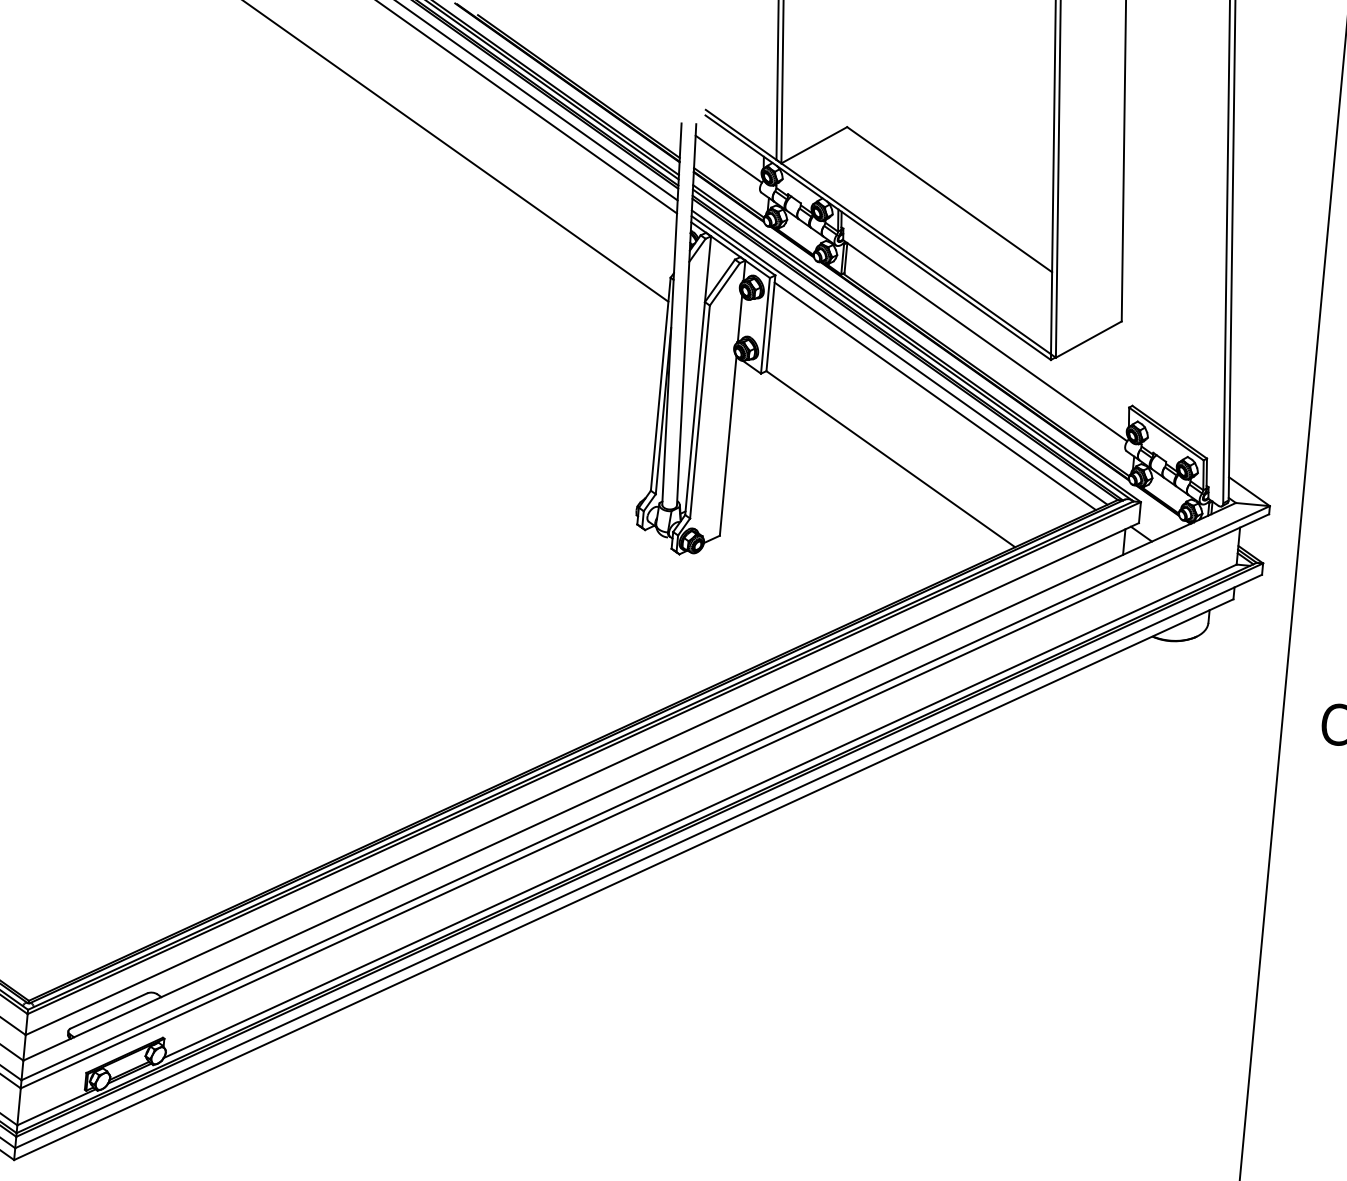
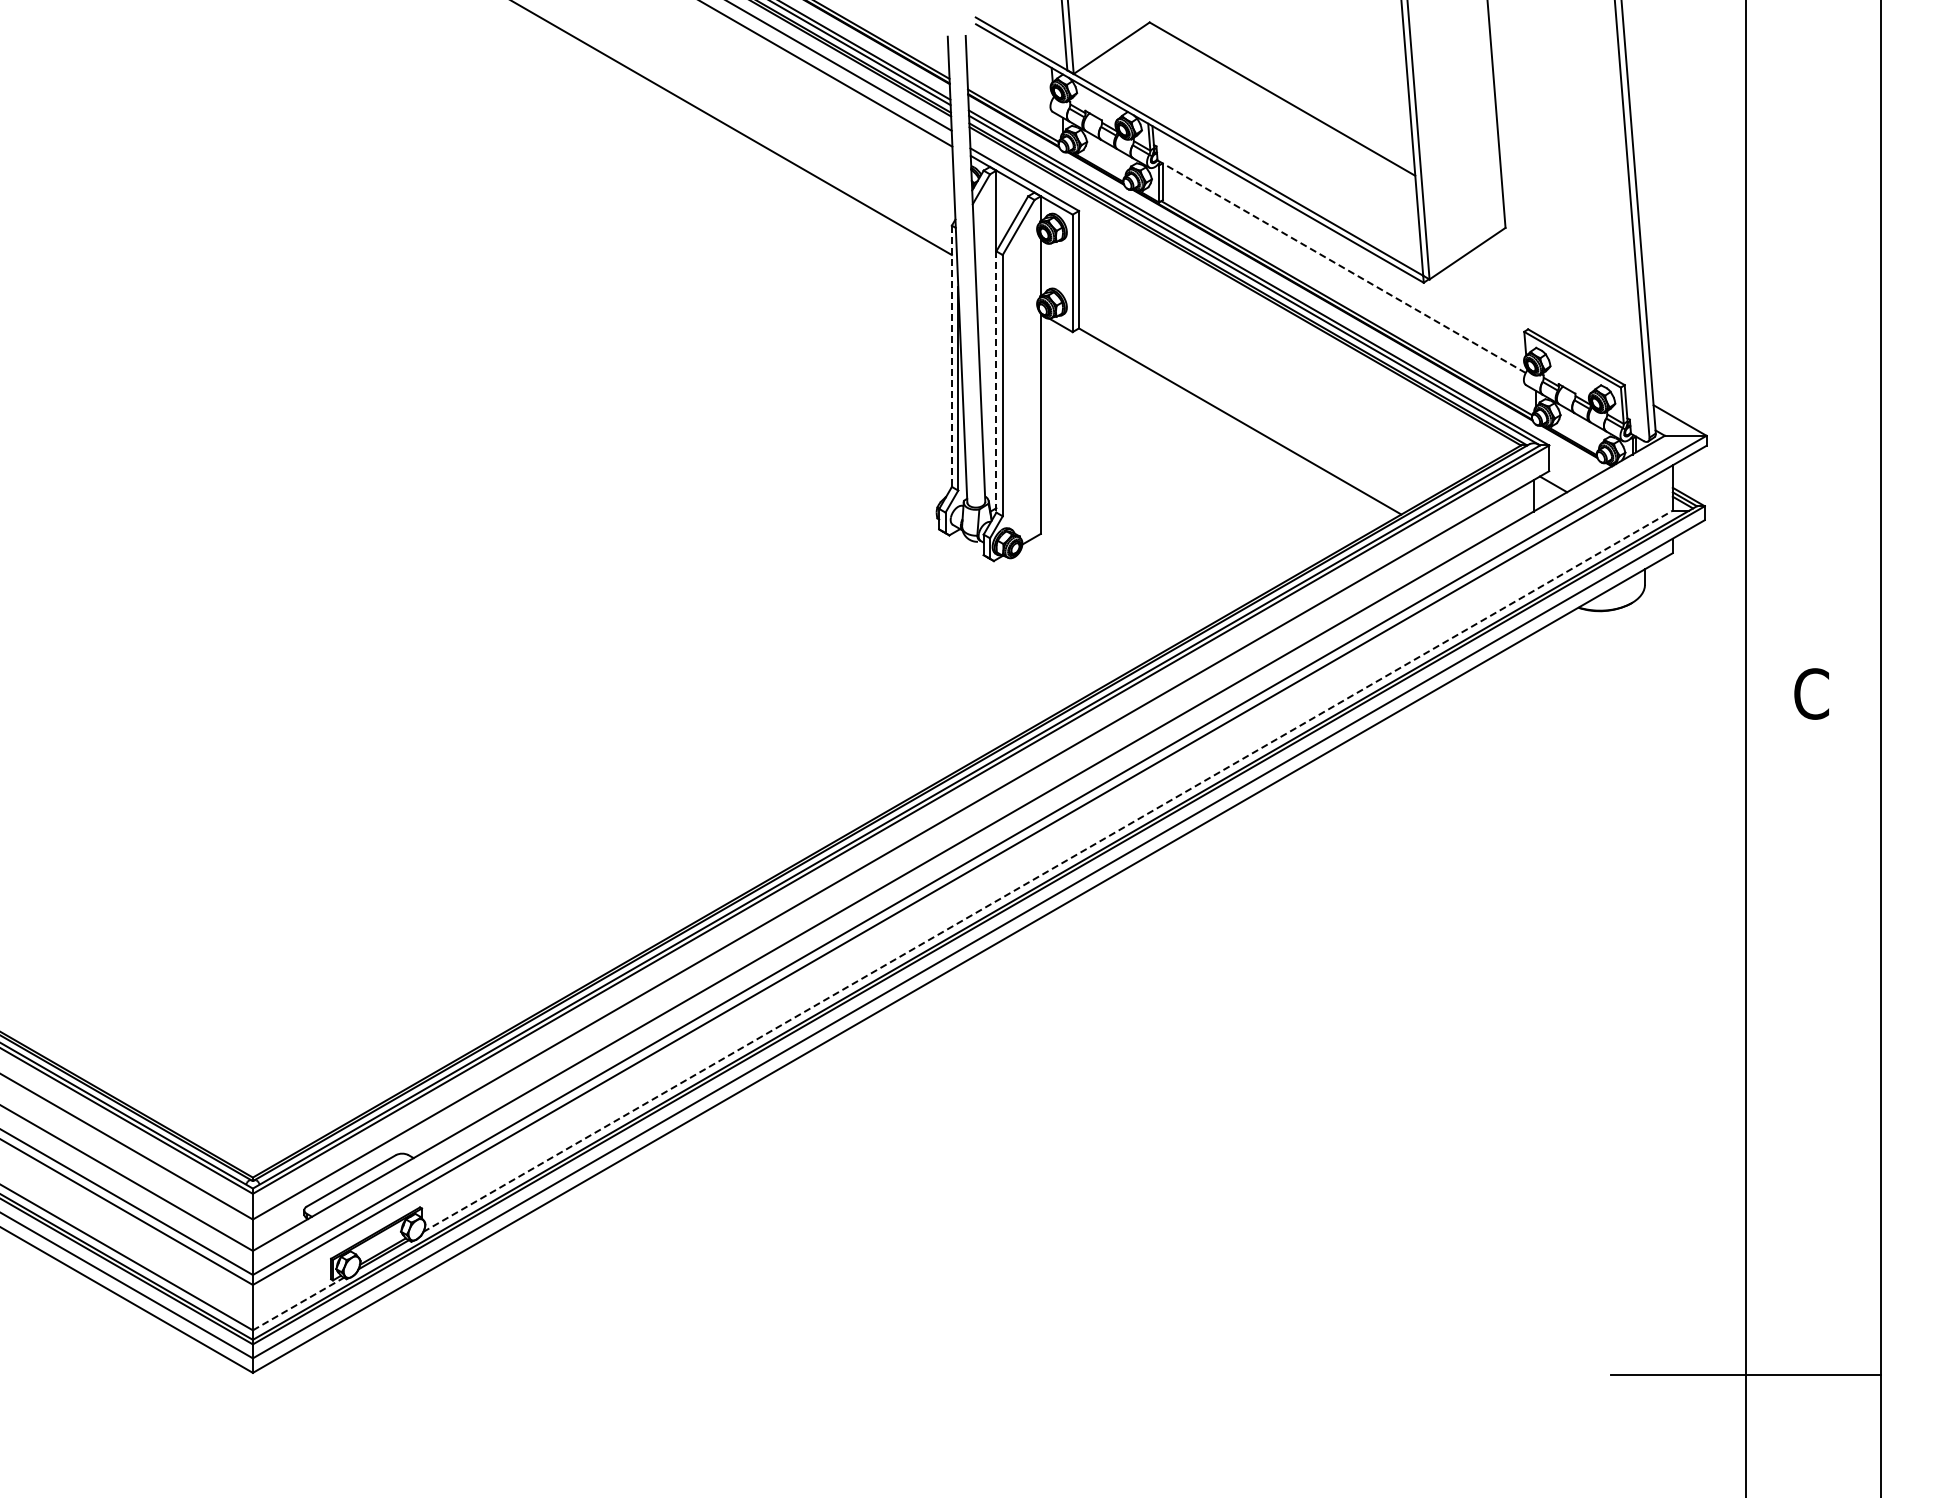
line: (729, 158) -> (1009, 74), removed
line: (985, 340) -> (1341, 266), solid -> dashed
line: (899, 357) -> (1239, 296), removed
line: (660, 384) -> (951, 356), solid -> dashed
line: (935, 395) -> (1287, 339), removed
line: (695, 408) -> (996, 381), solid -> dashed
line: (700, 811) -> (1048, 871), solid -> dashed
line: (56, 1107) -> (298, 1304), solid -> dashed

